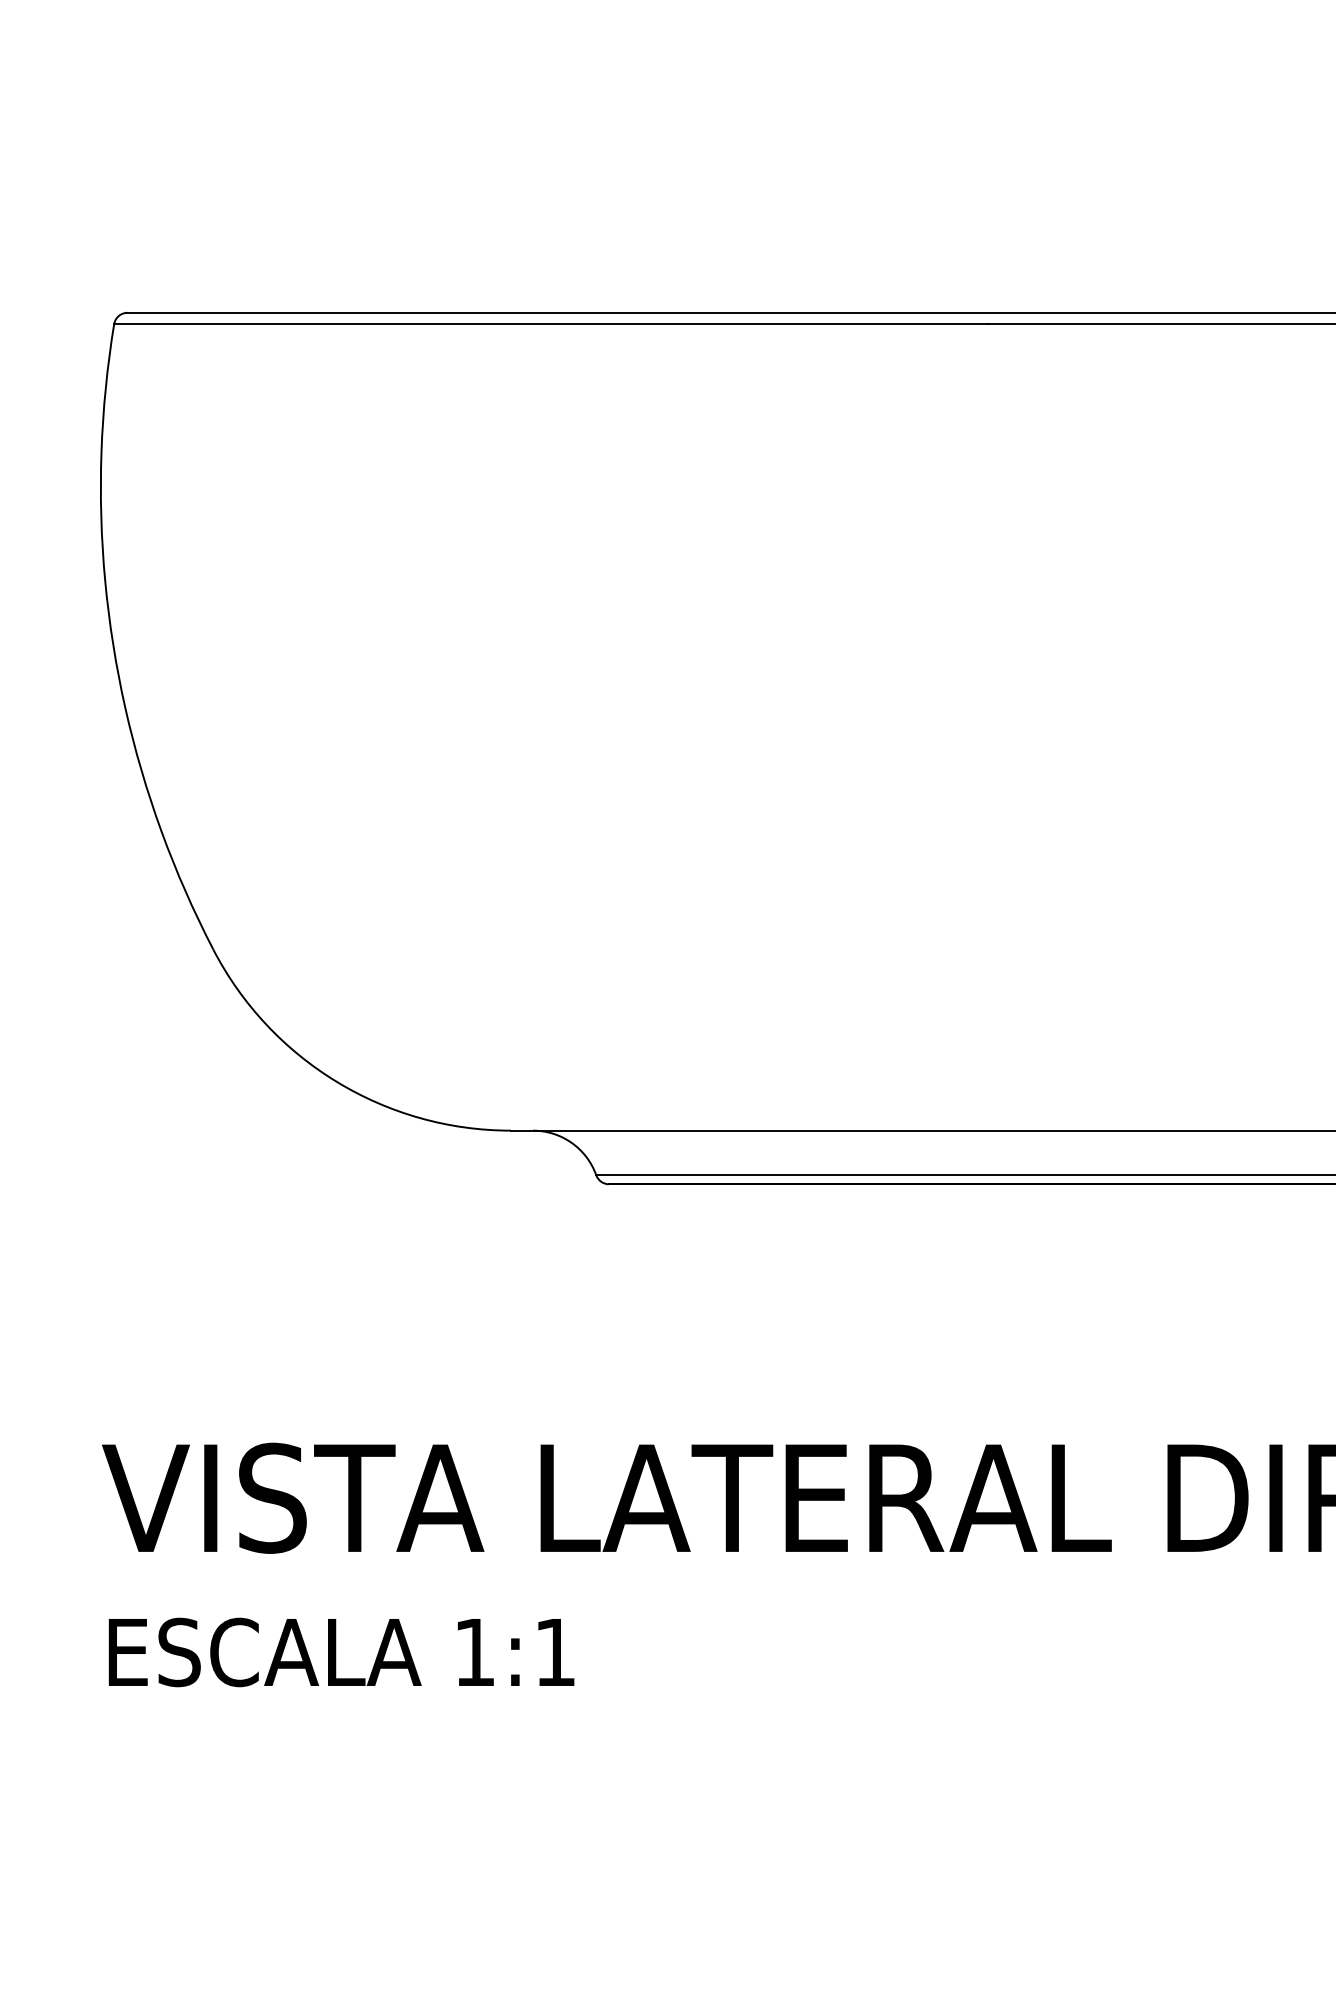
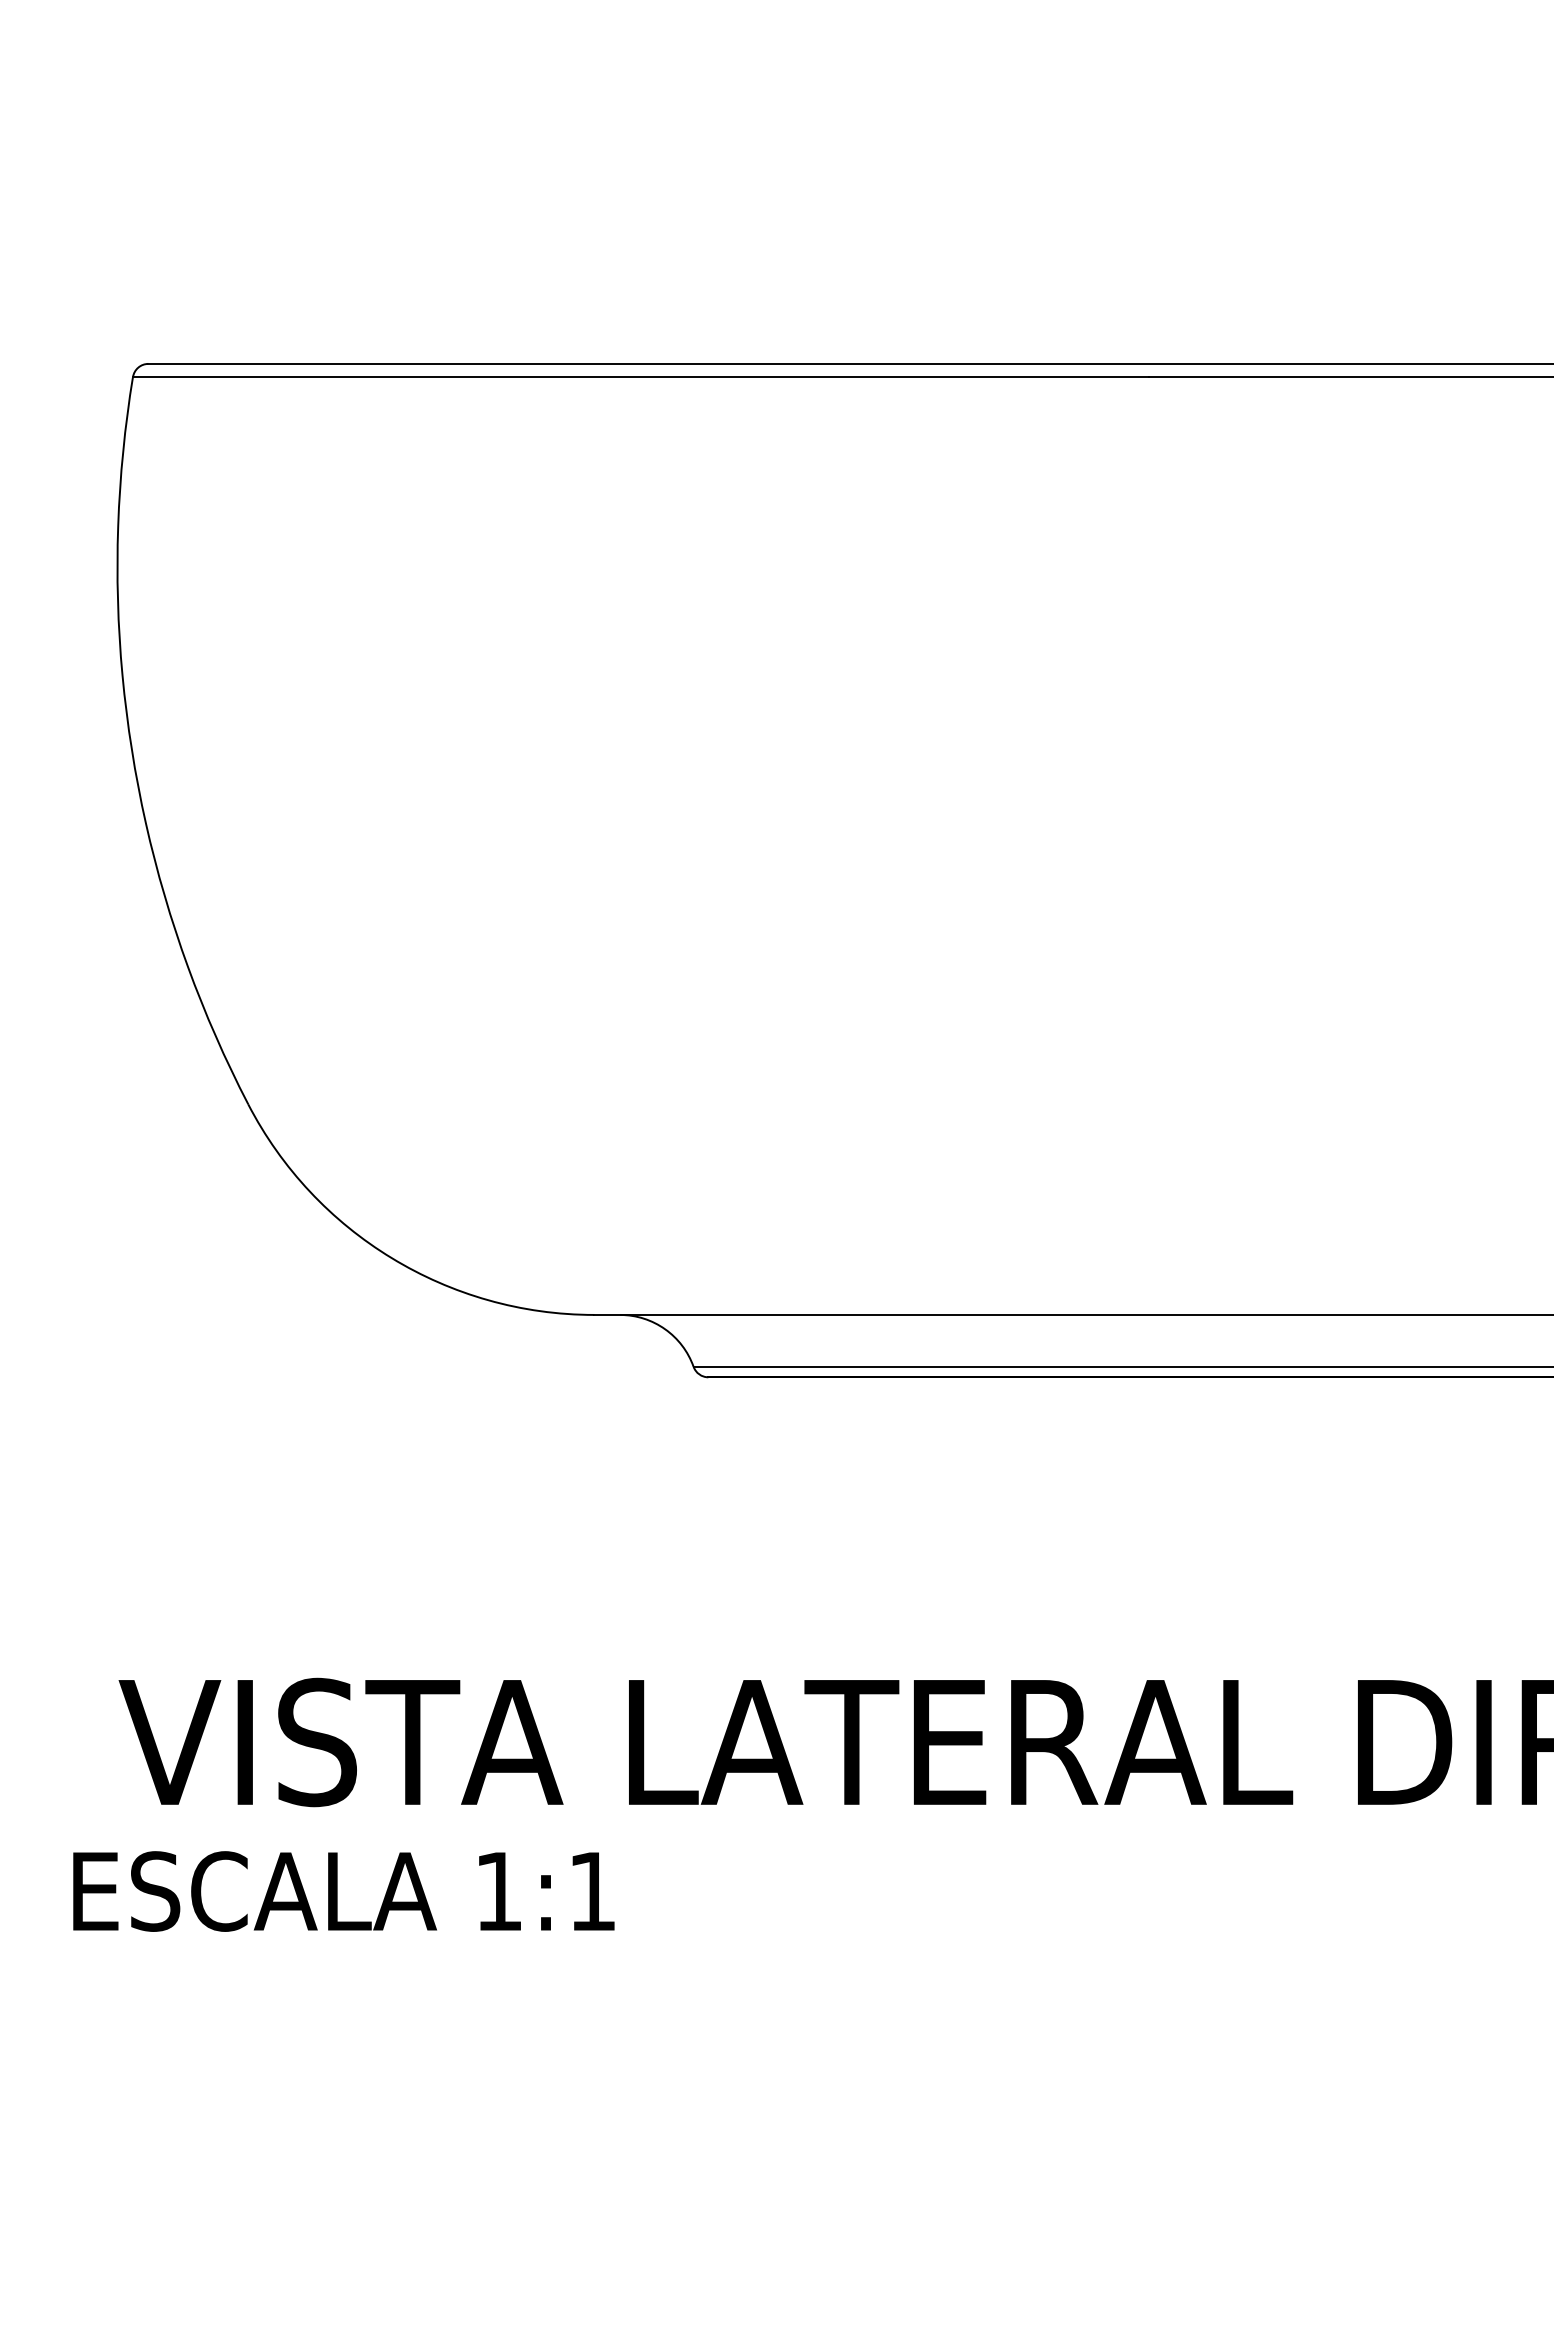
text: (341, 1652) -> (343, 1891), moved

